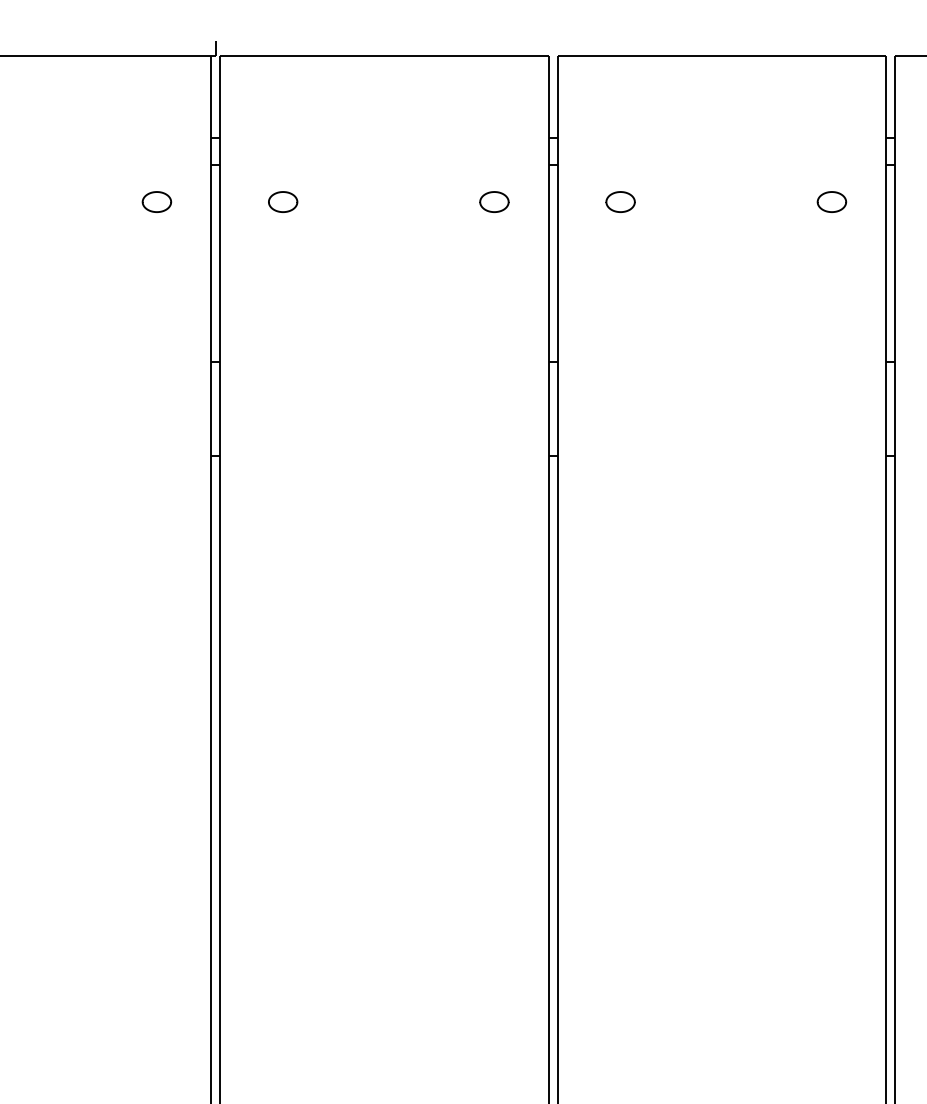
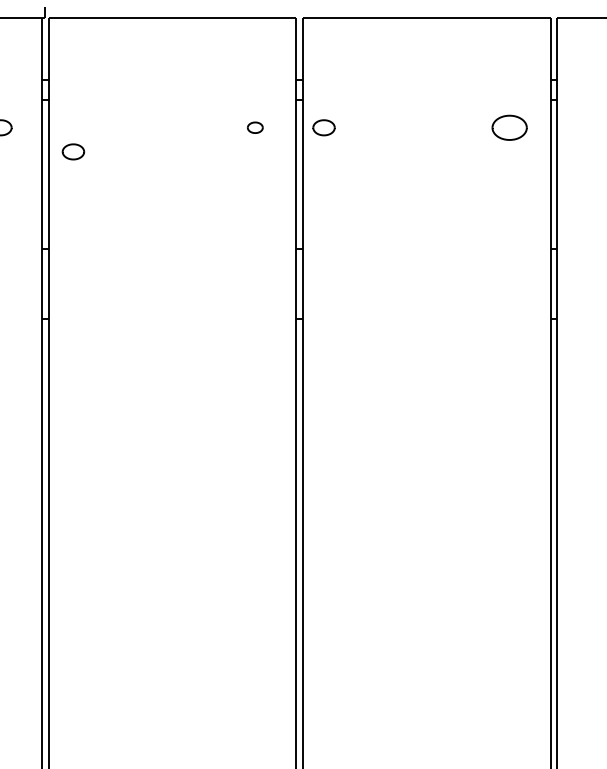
part: (283, 201) -> (73, 151), moved
part: (494, 201) -> (255, 127), size x0.7
part: (620, 201) -> (323, 127), moved
part: (831, 201) -> (509, 127), size x1.6

